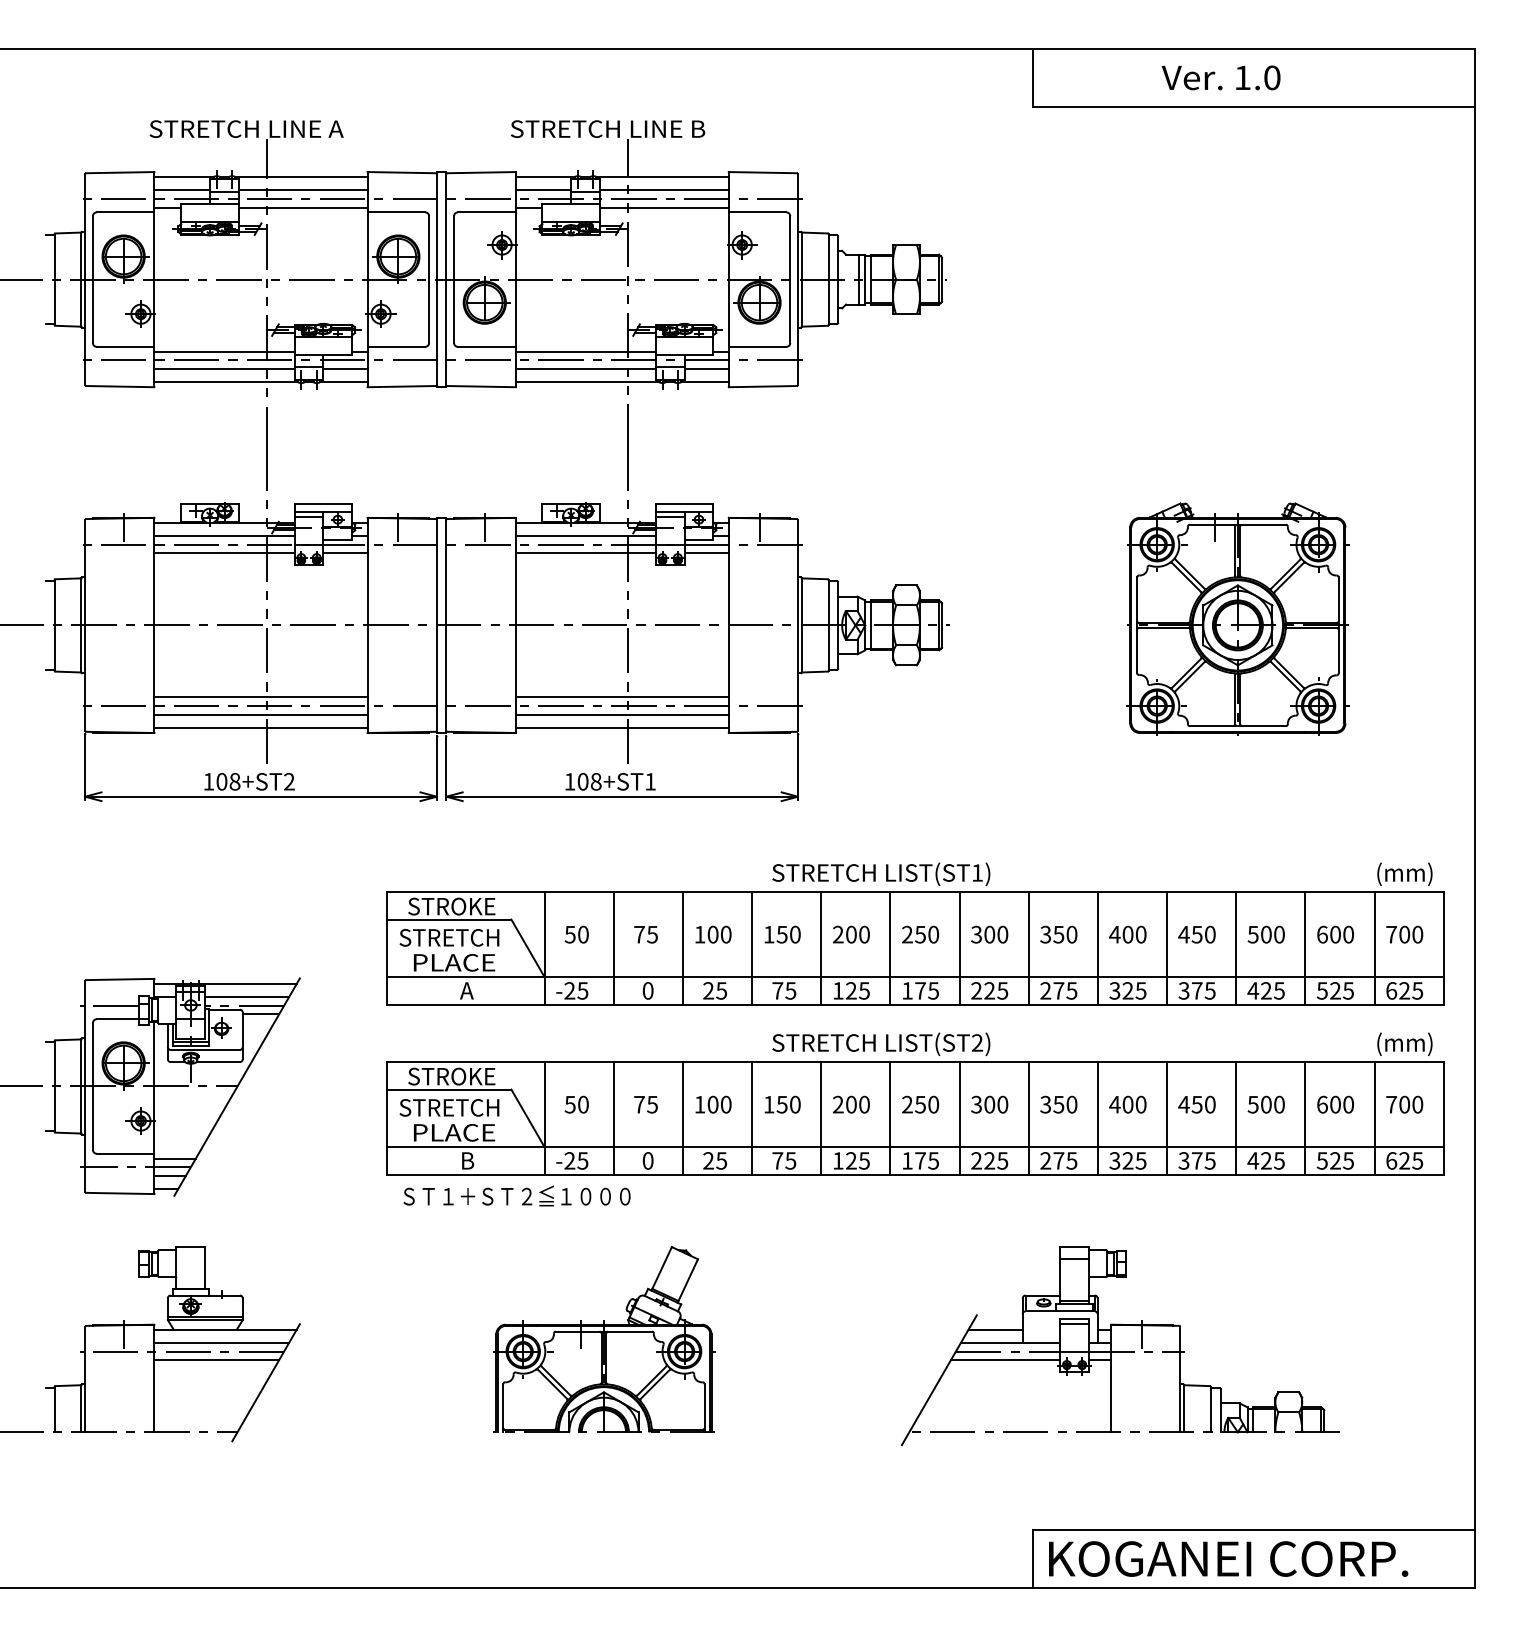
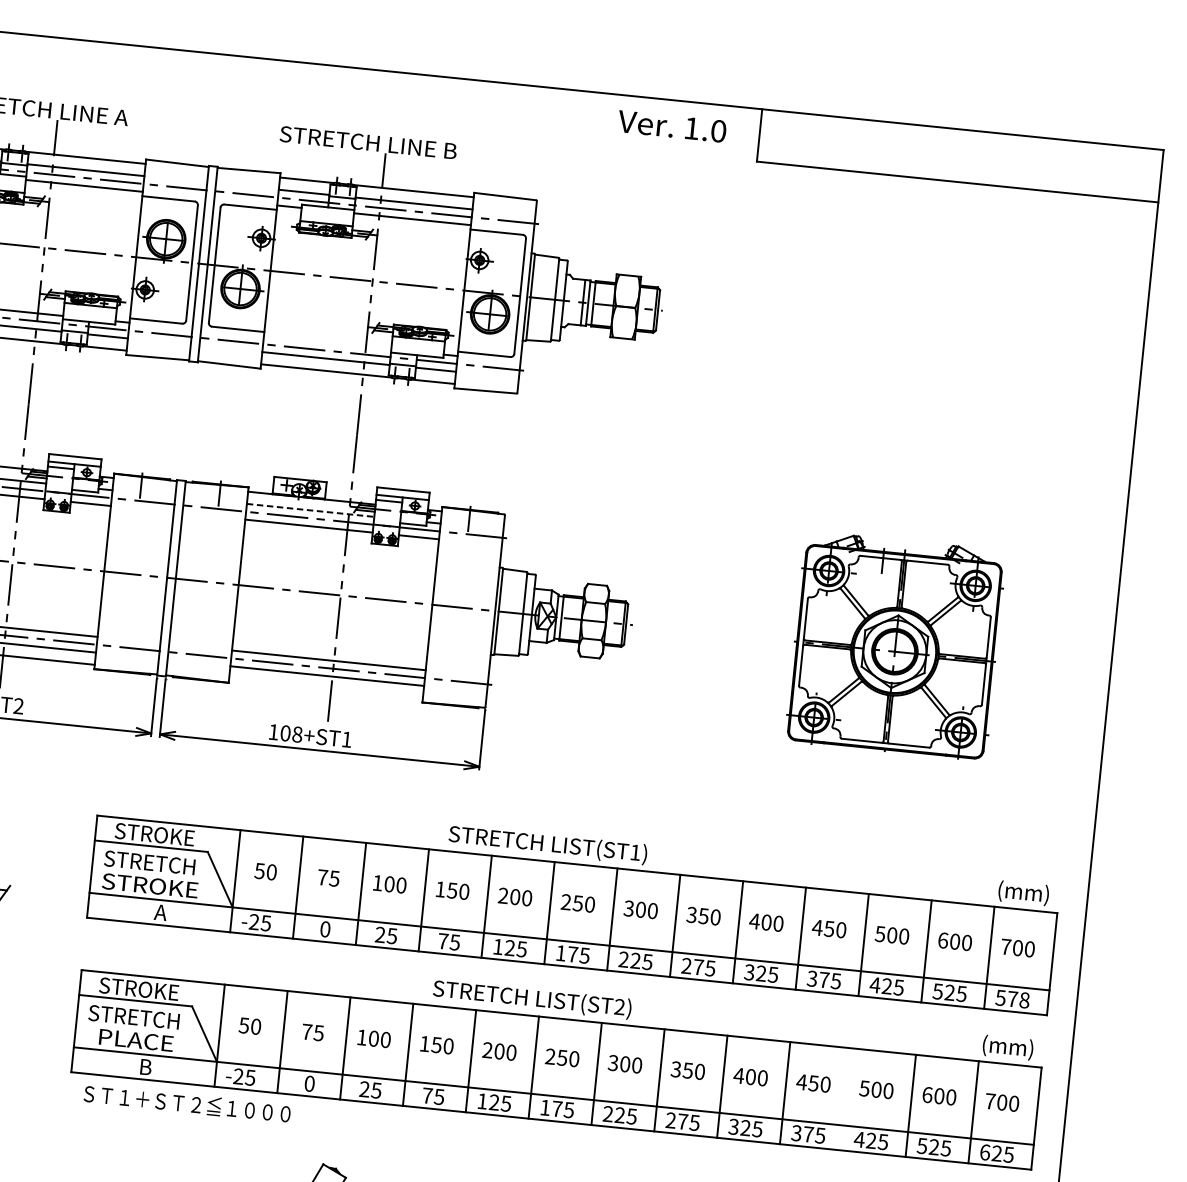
text: (1220, 77) -> (671, 126), moved
line: (585, 351) -> (327, 342), removed
line: (586, 536) -> (311, 510), solid -> dashed
line: (621, 728) -> (325, 688), removed
text: (451, 962) -> (149, 885), PLACE -> STROKE
text: (1404, 990) -> (1012, 998), 625 -> 578
line: (1236, 1118) -> (848, 1099), removed

